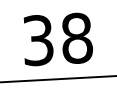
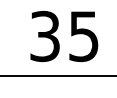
text: (76, 38) -> (83, 36), 38 -> 35

